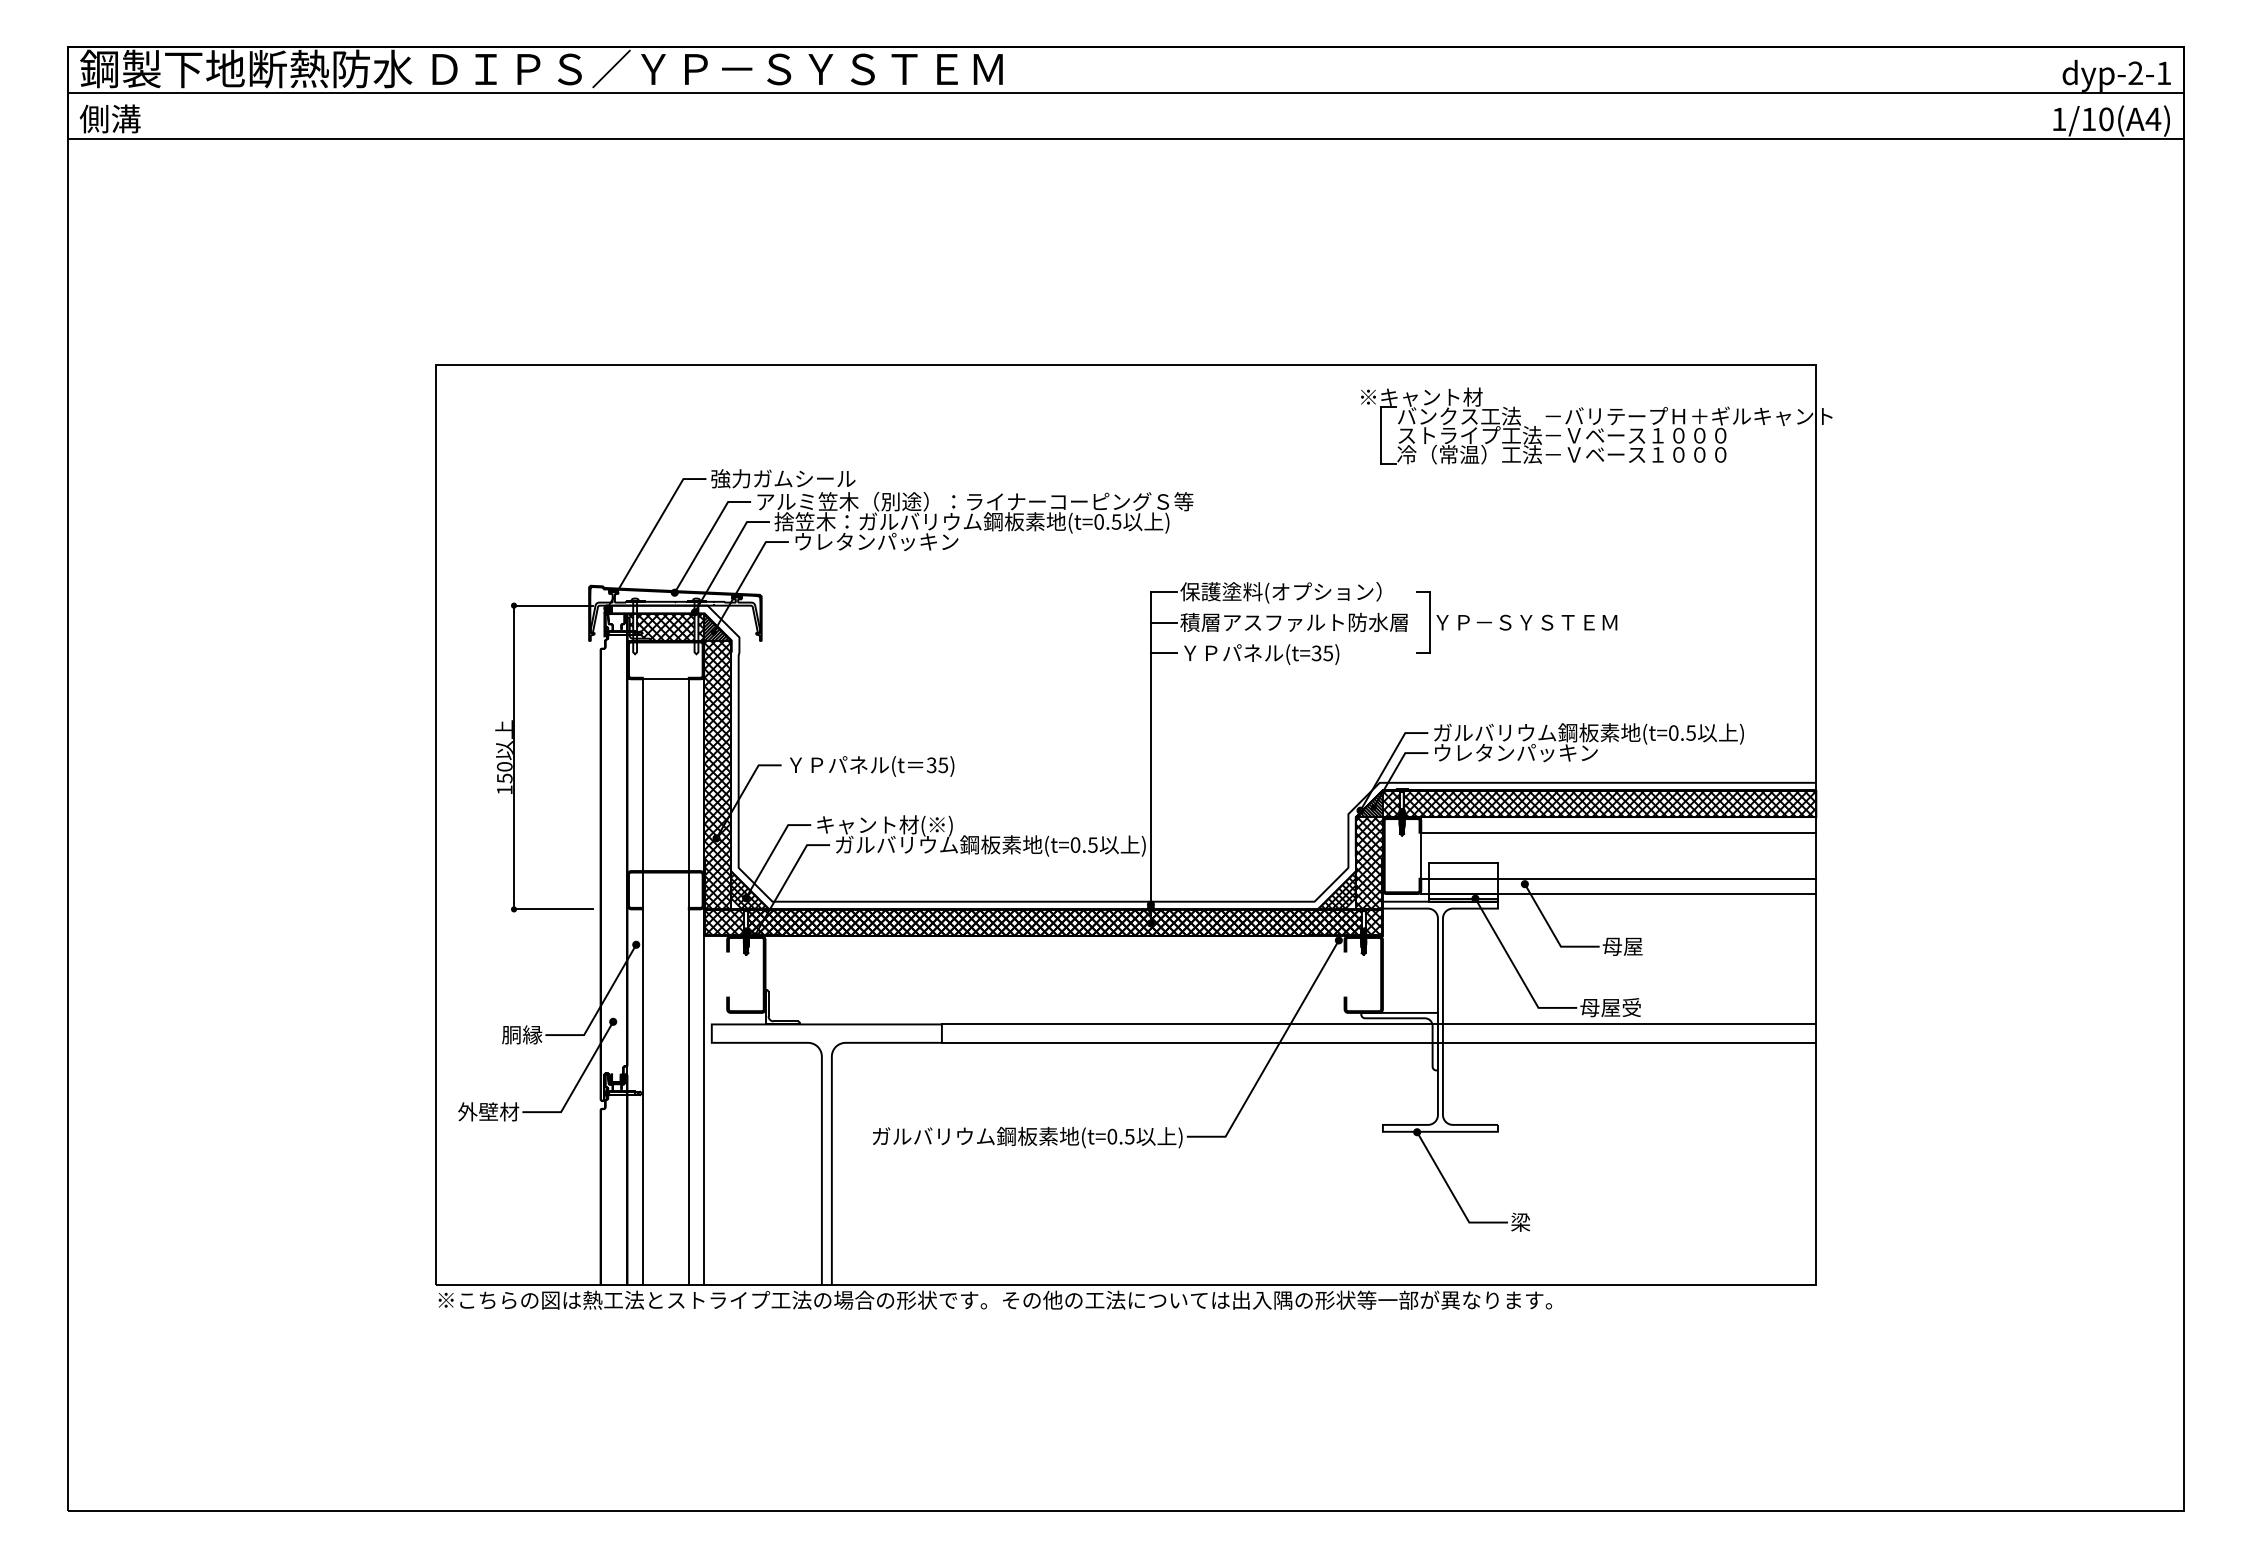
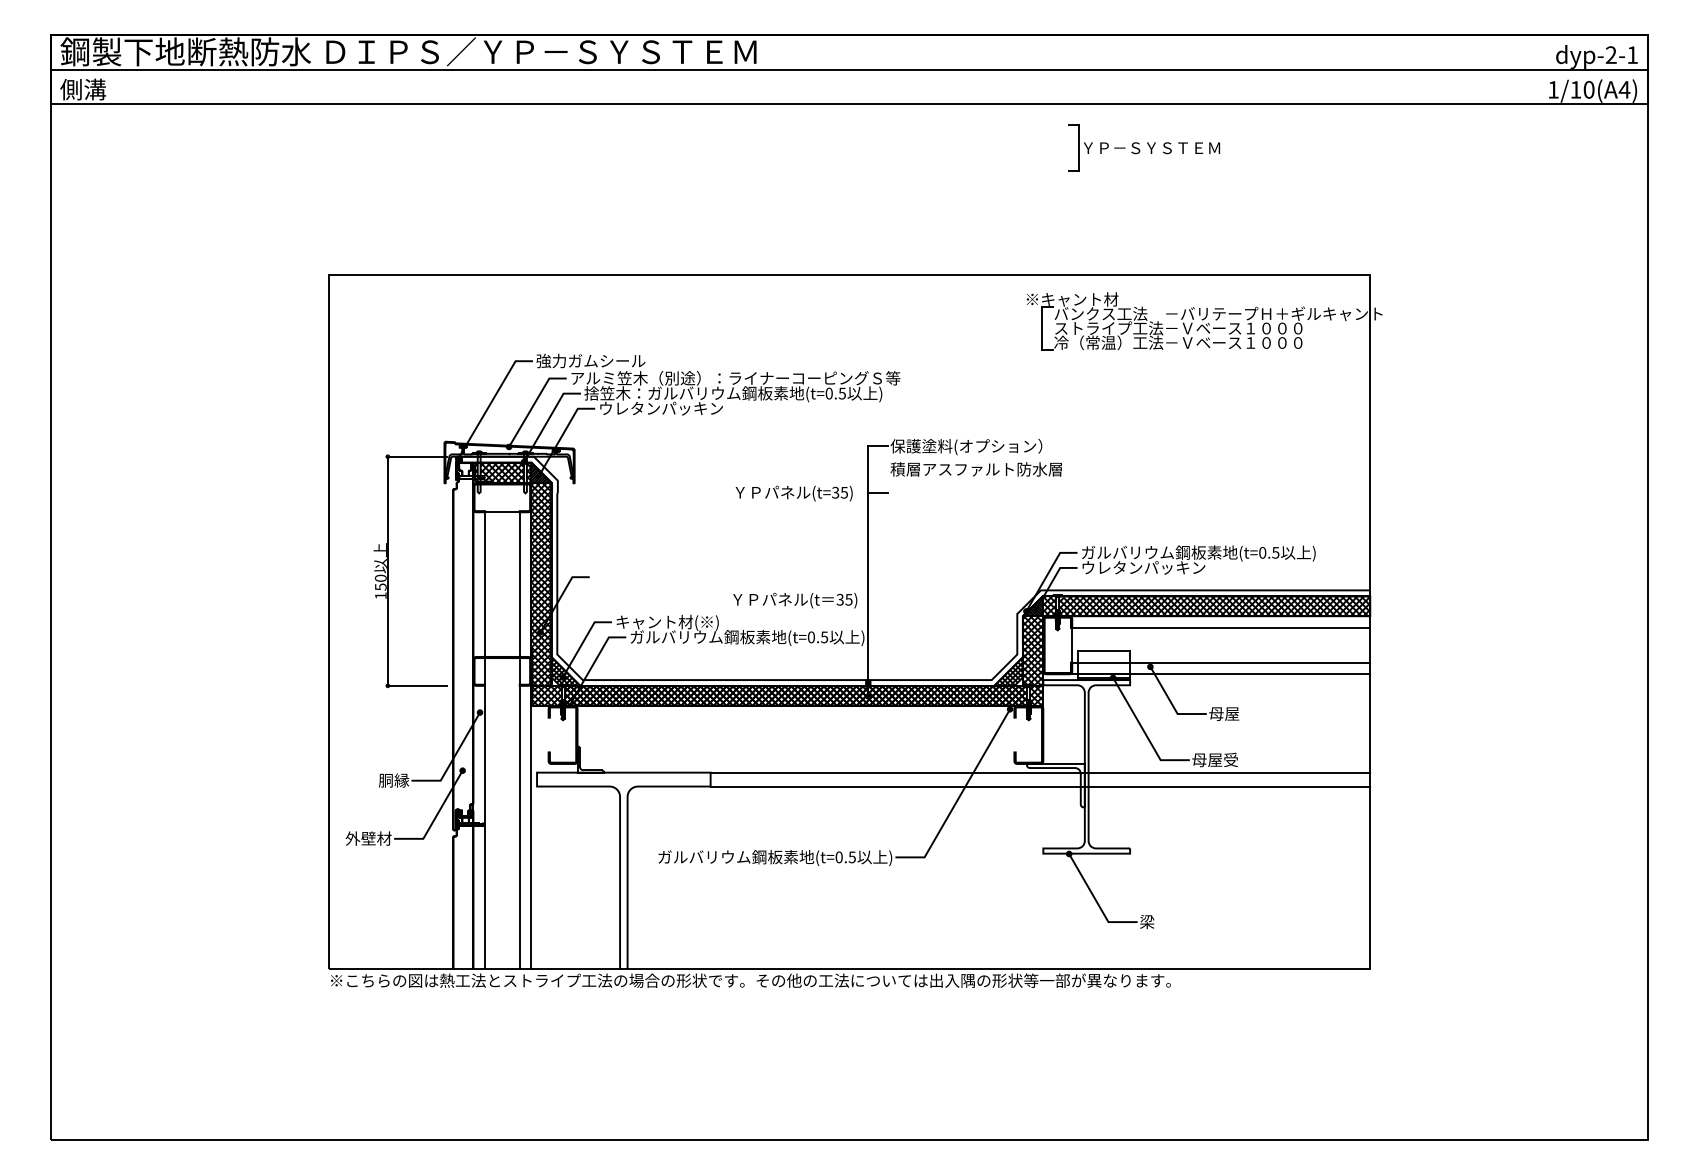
line: (1163, 622) -> (877, 469), removed
part: (1516, 622) -> (1144, 148), moved
text: (1261, 654) -> (794, 493), moved
text: (872, 766) -> (795, 600), moved

